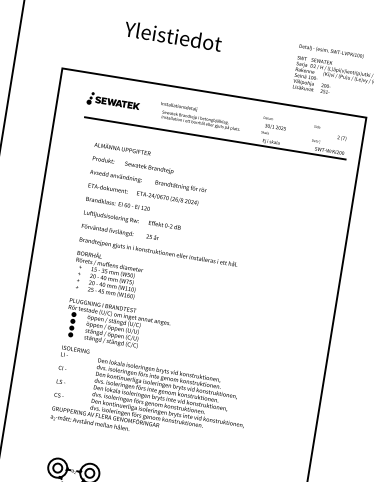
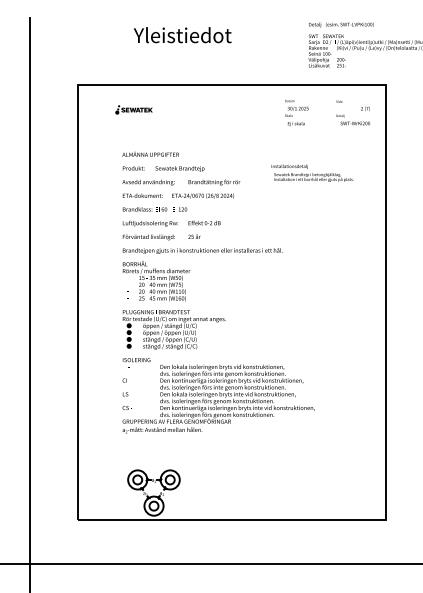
part: (112, 101) -> (133, 109), size x0.7
text: (200, 115) -> (312, 172), moved
line: (215, 138) -> (240, 129), removed

